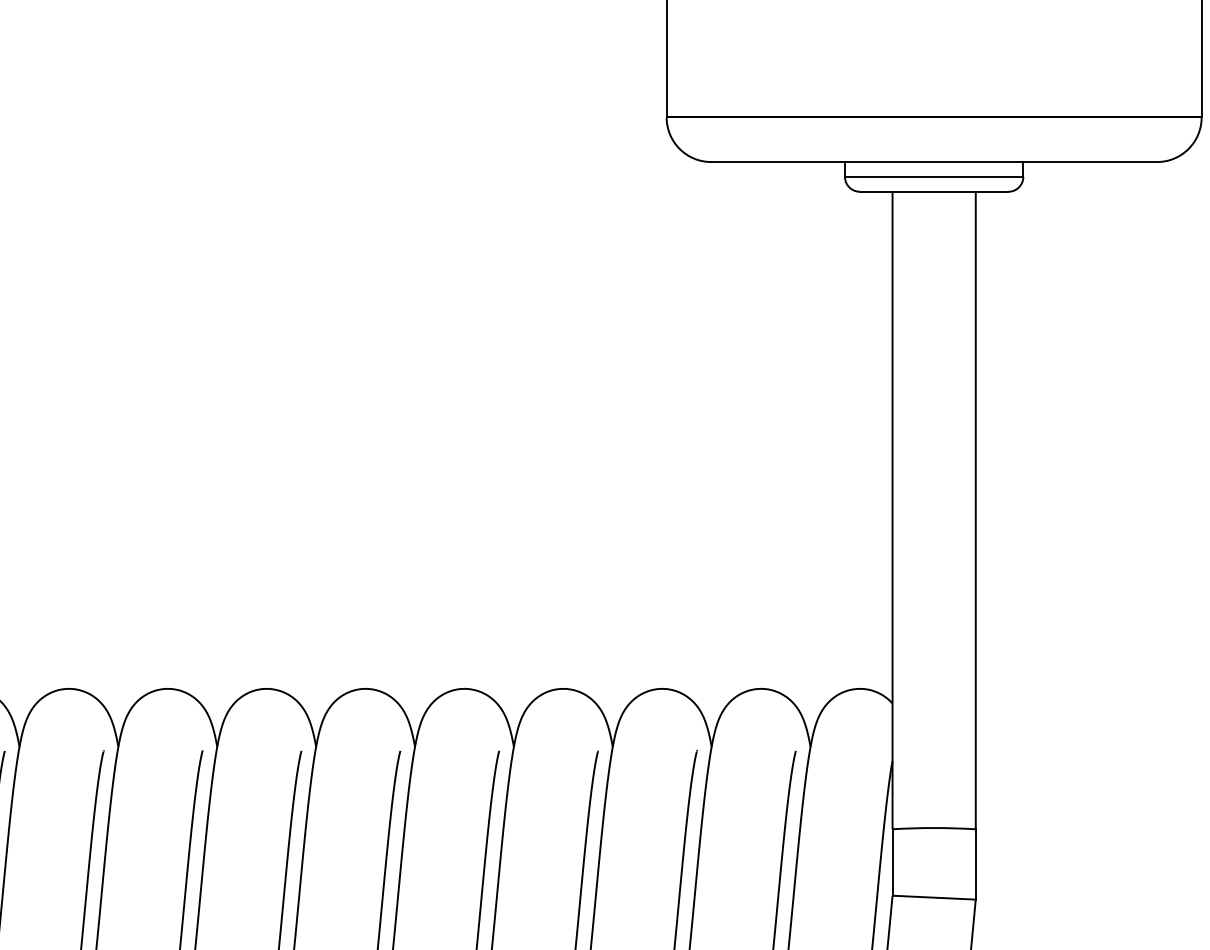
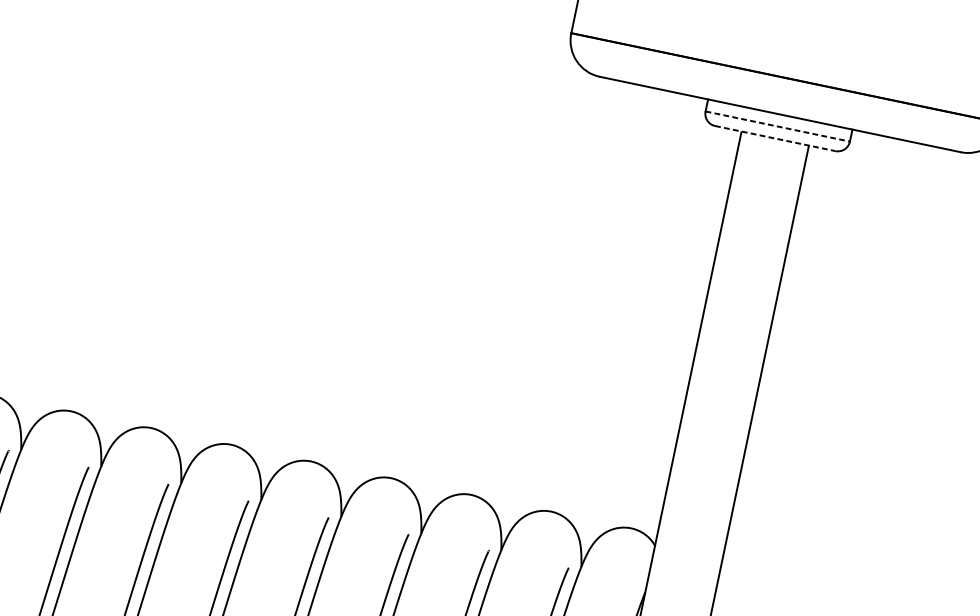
line: (934, 176) -> (778, 126), solid -> dashed
line: (934, 191) -> (775, 138), solid -> dashed

